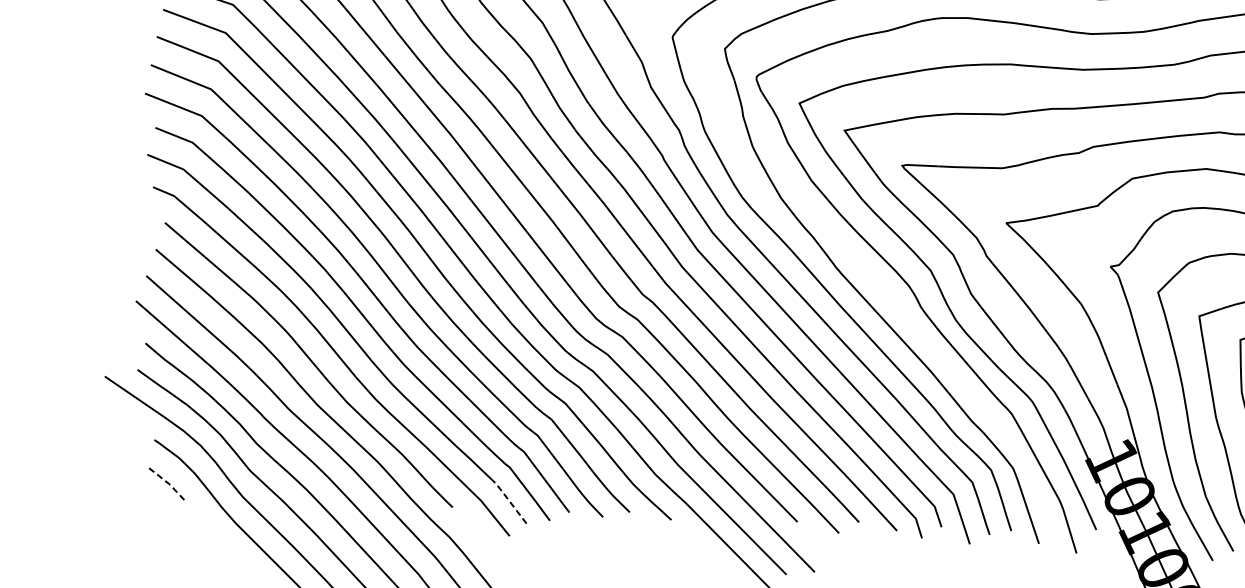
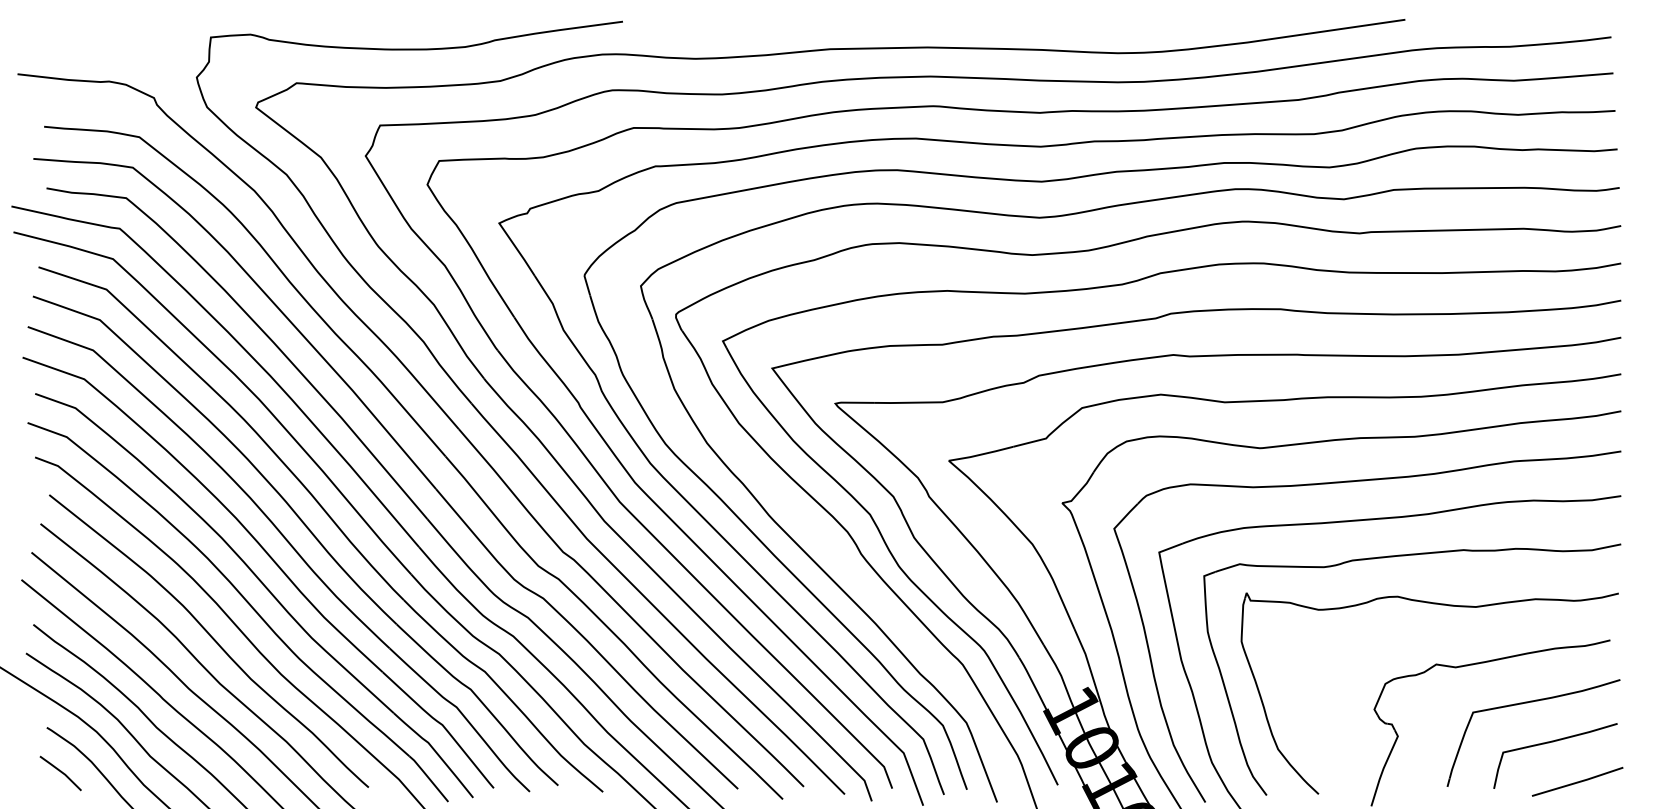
line: (166, 481) -> (61, 771), dashed -> solid
line: (508, 500) -> (428, 777), dashed -> solid

